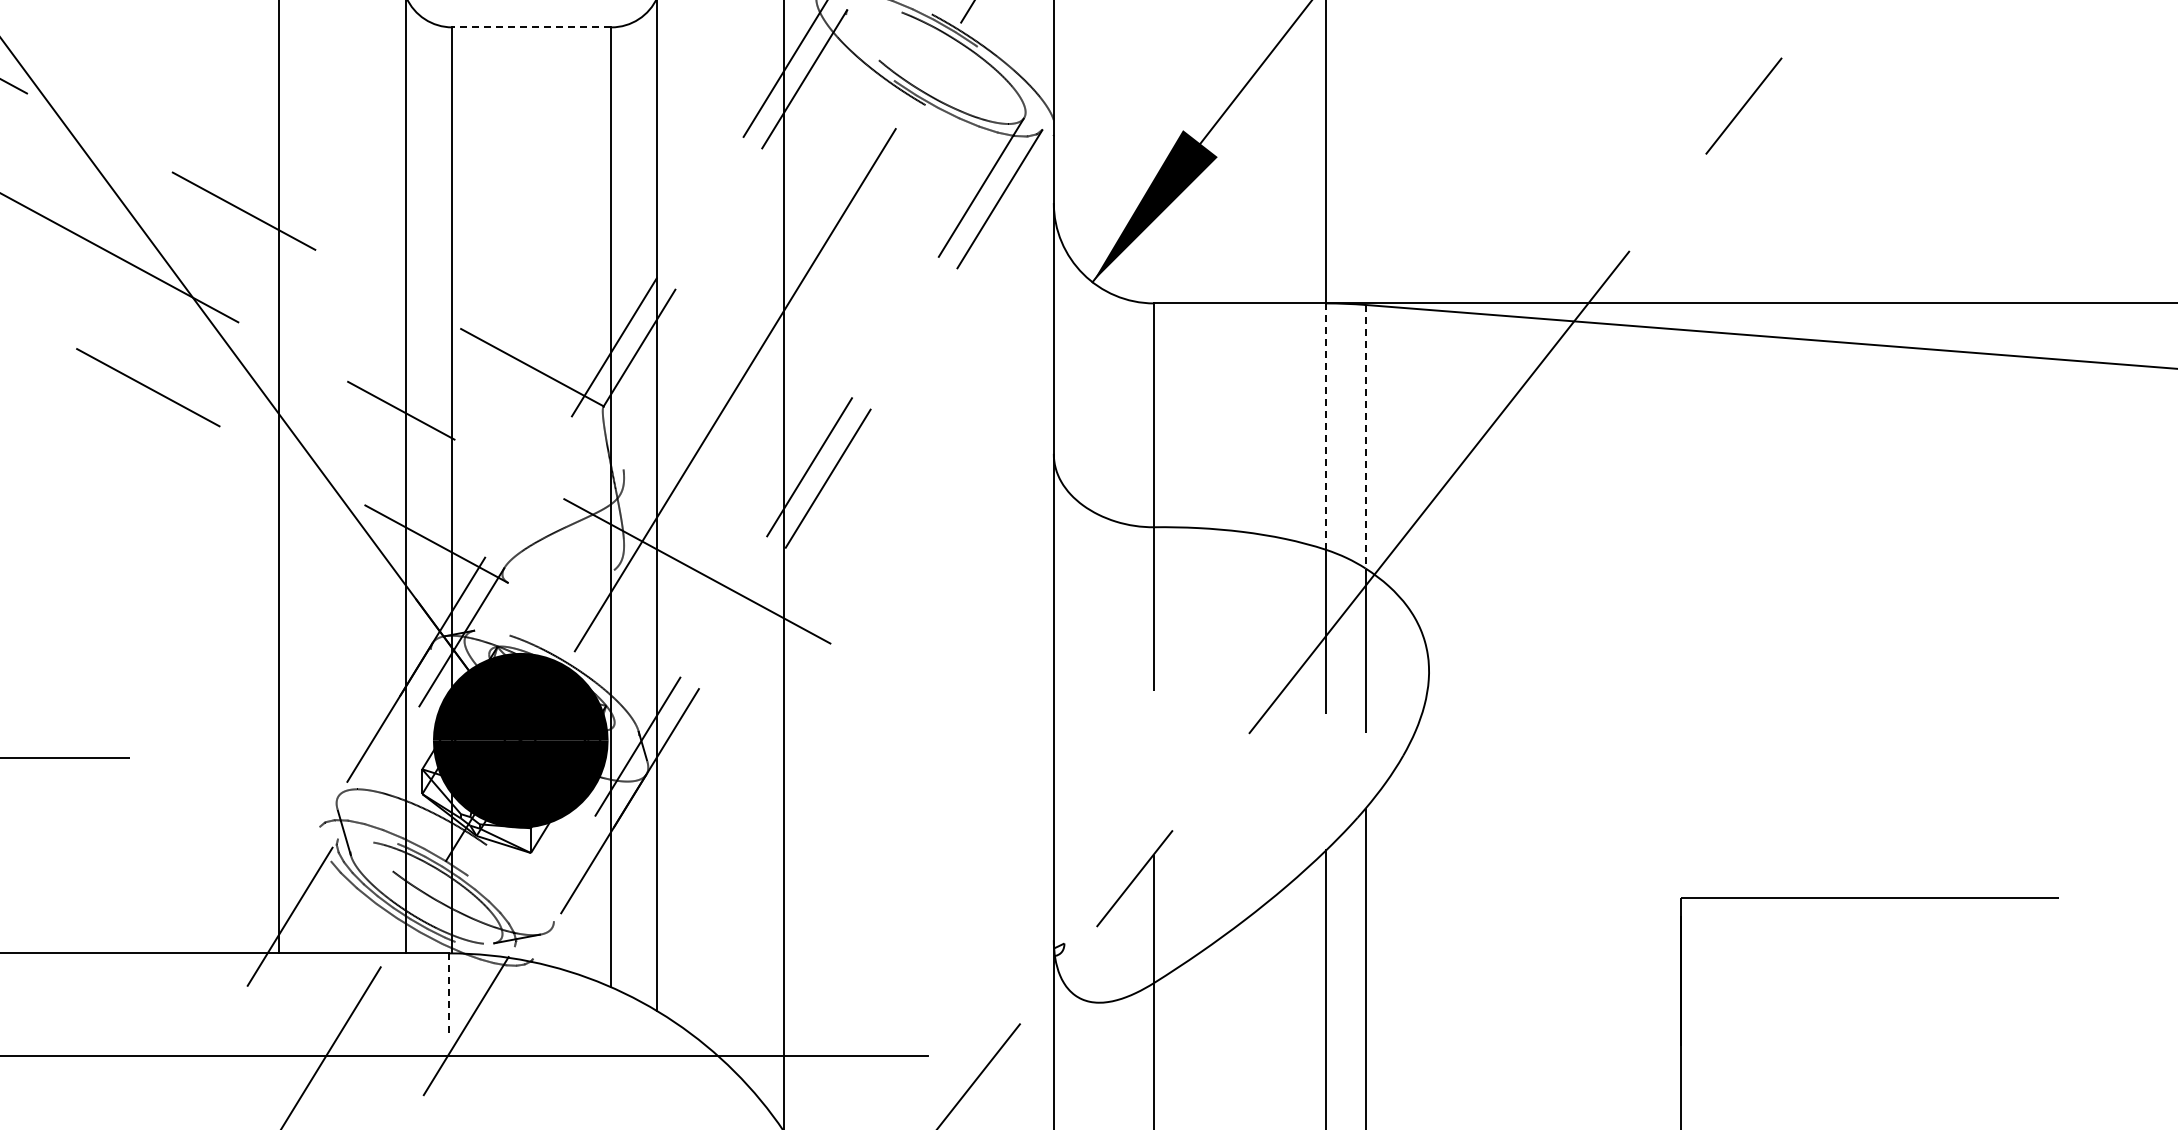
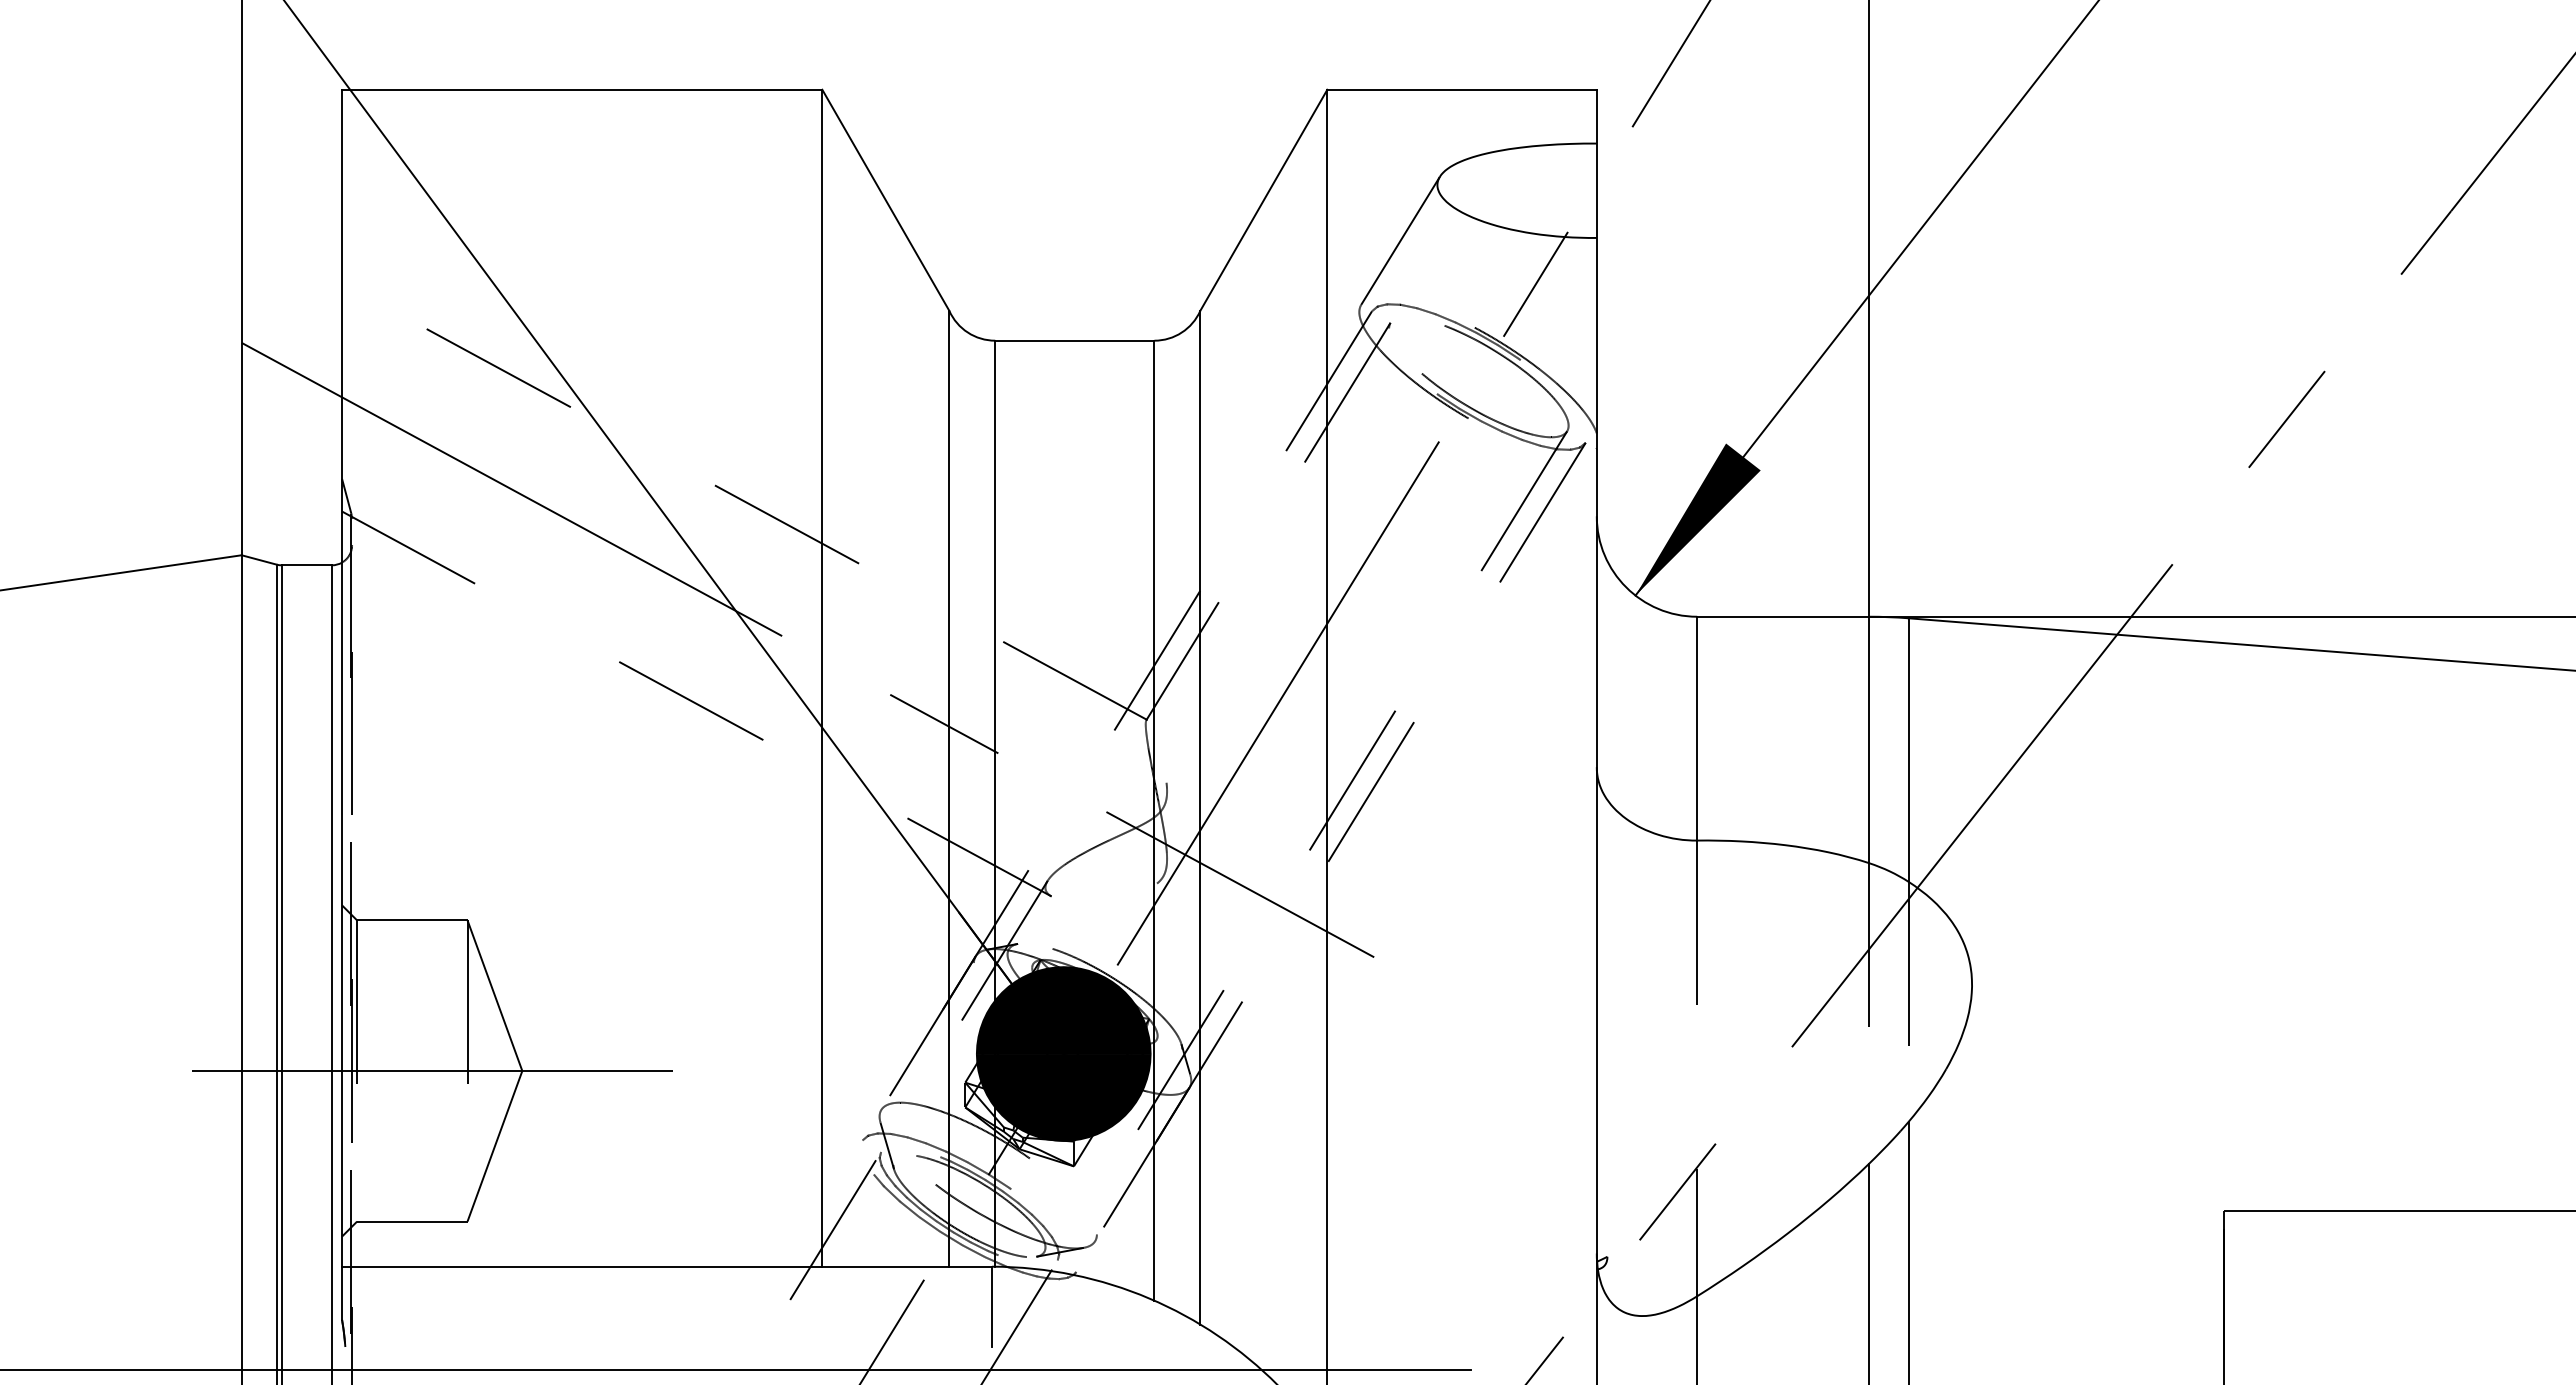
line: (531, 27) -> (1074, 340), dashed -> solid
line: (1326, 426) -> (1869, 739), dashed -> solid
line: (1365, 437) -> (1908, 750), dashed -> solid
line: (449, 994) -> (992, 1307), dashed -> solid

